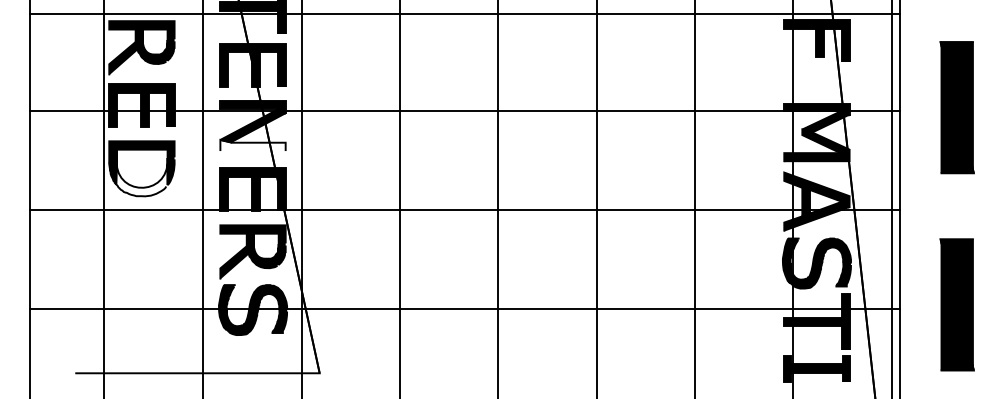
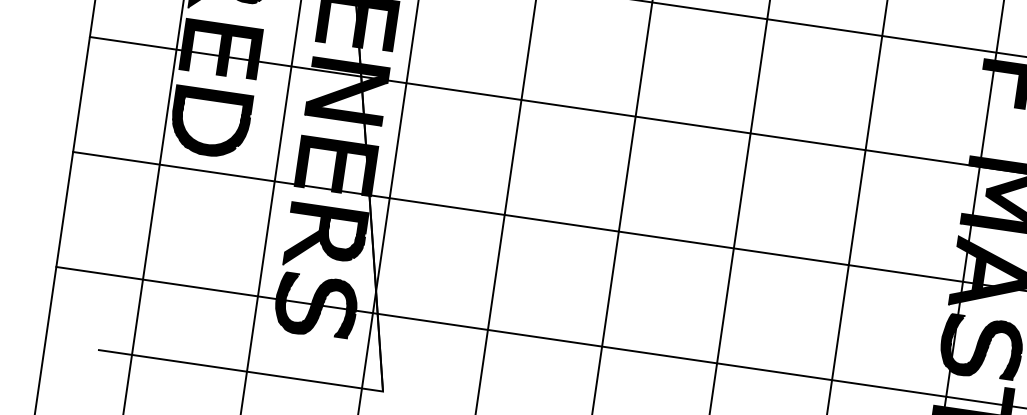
fill: (252, 145) -> (343, 114), added
fill: (141, 172) -> (209, 127), added

